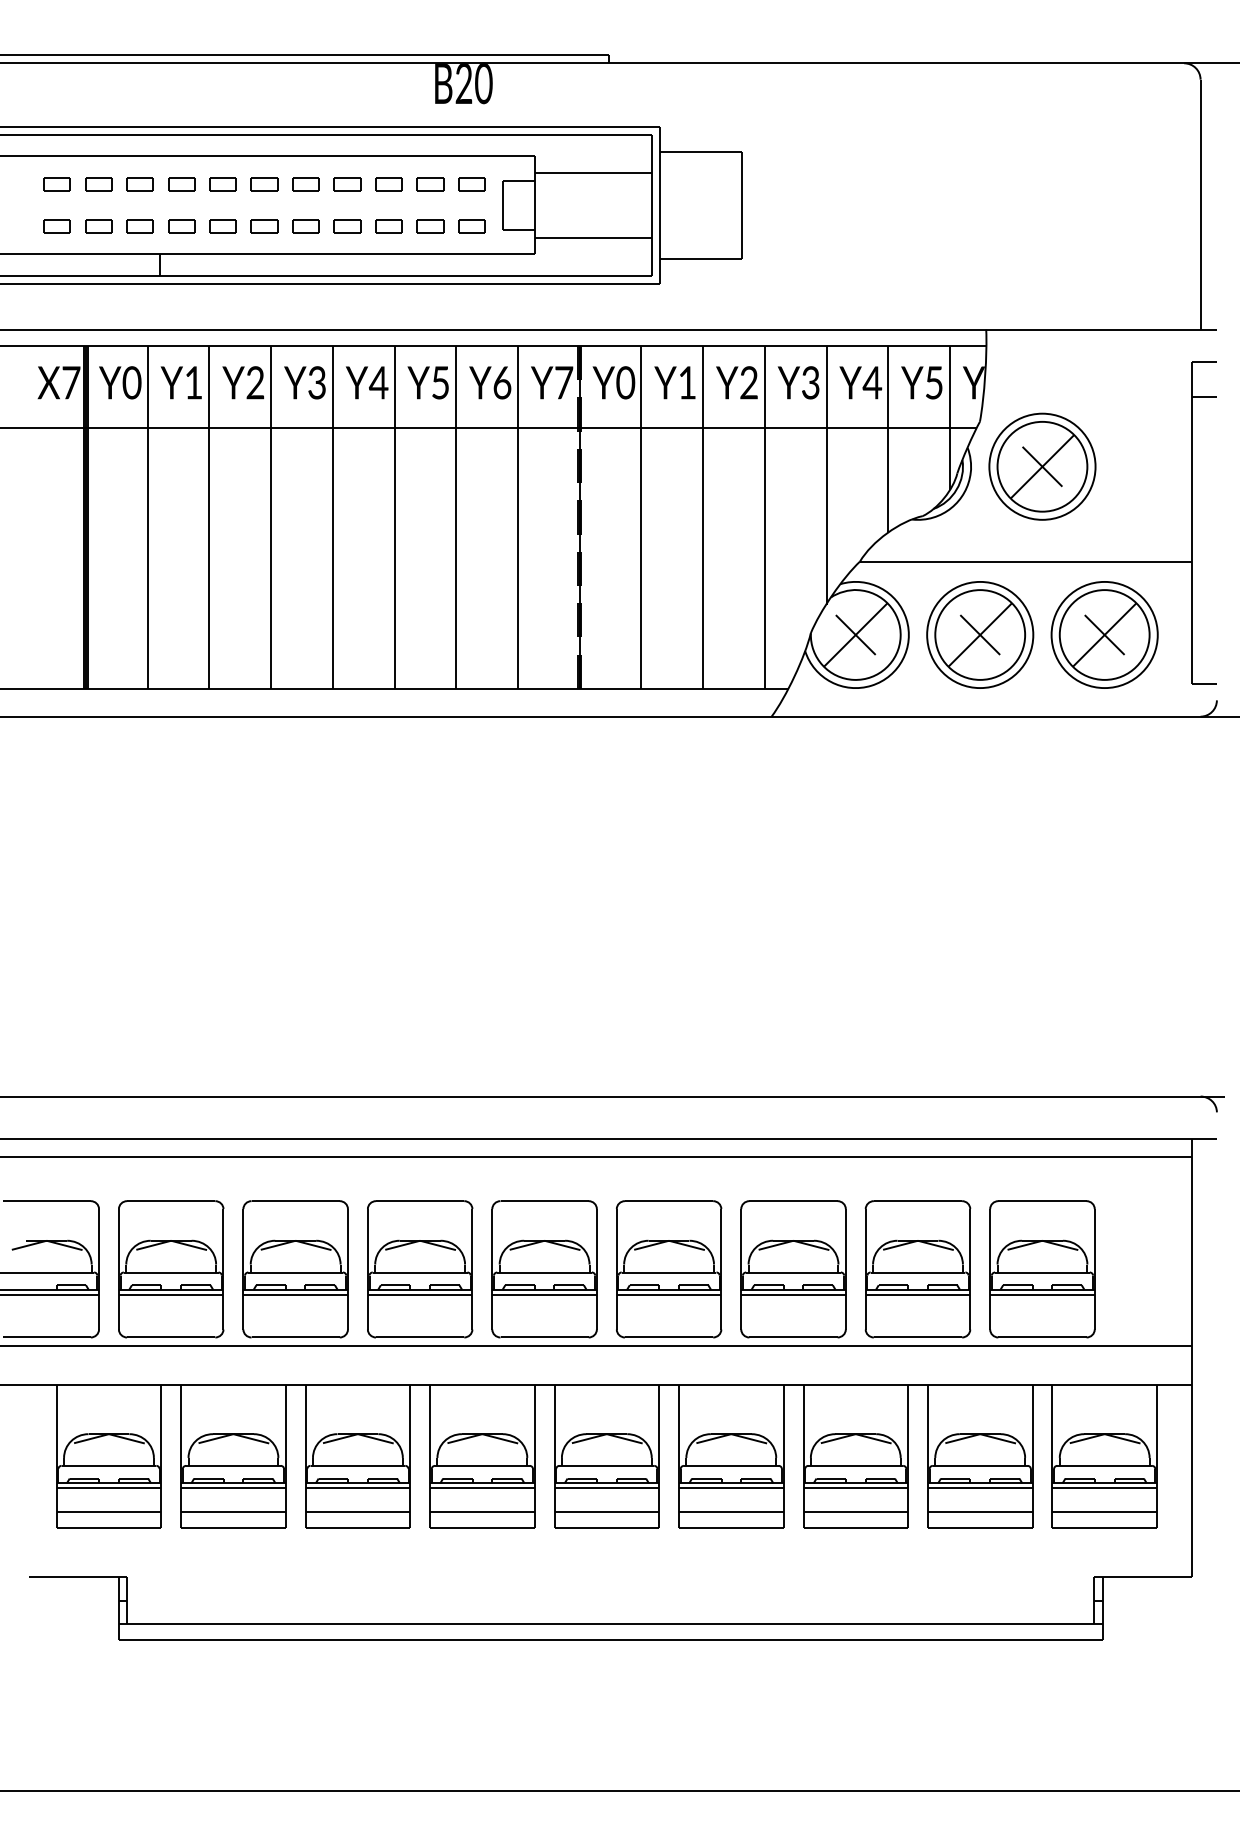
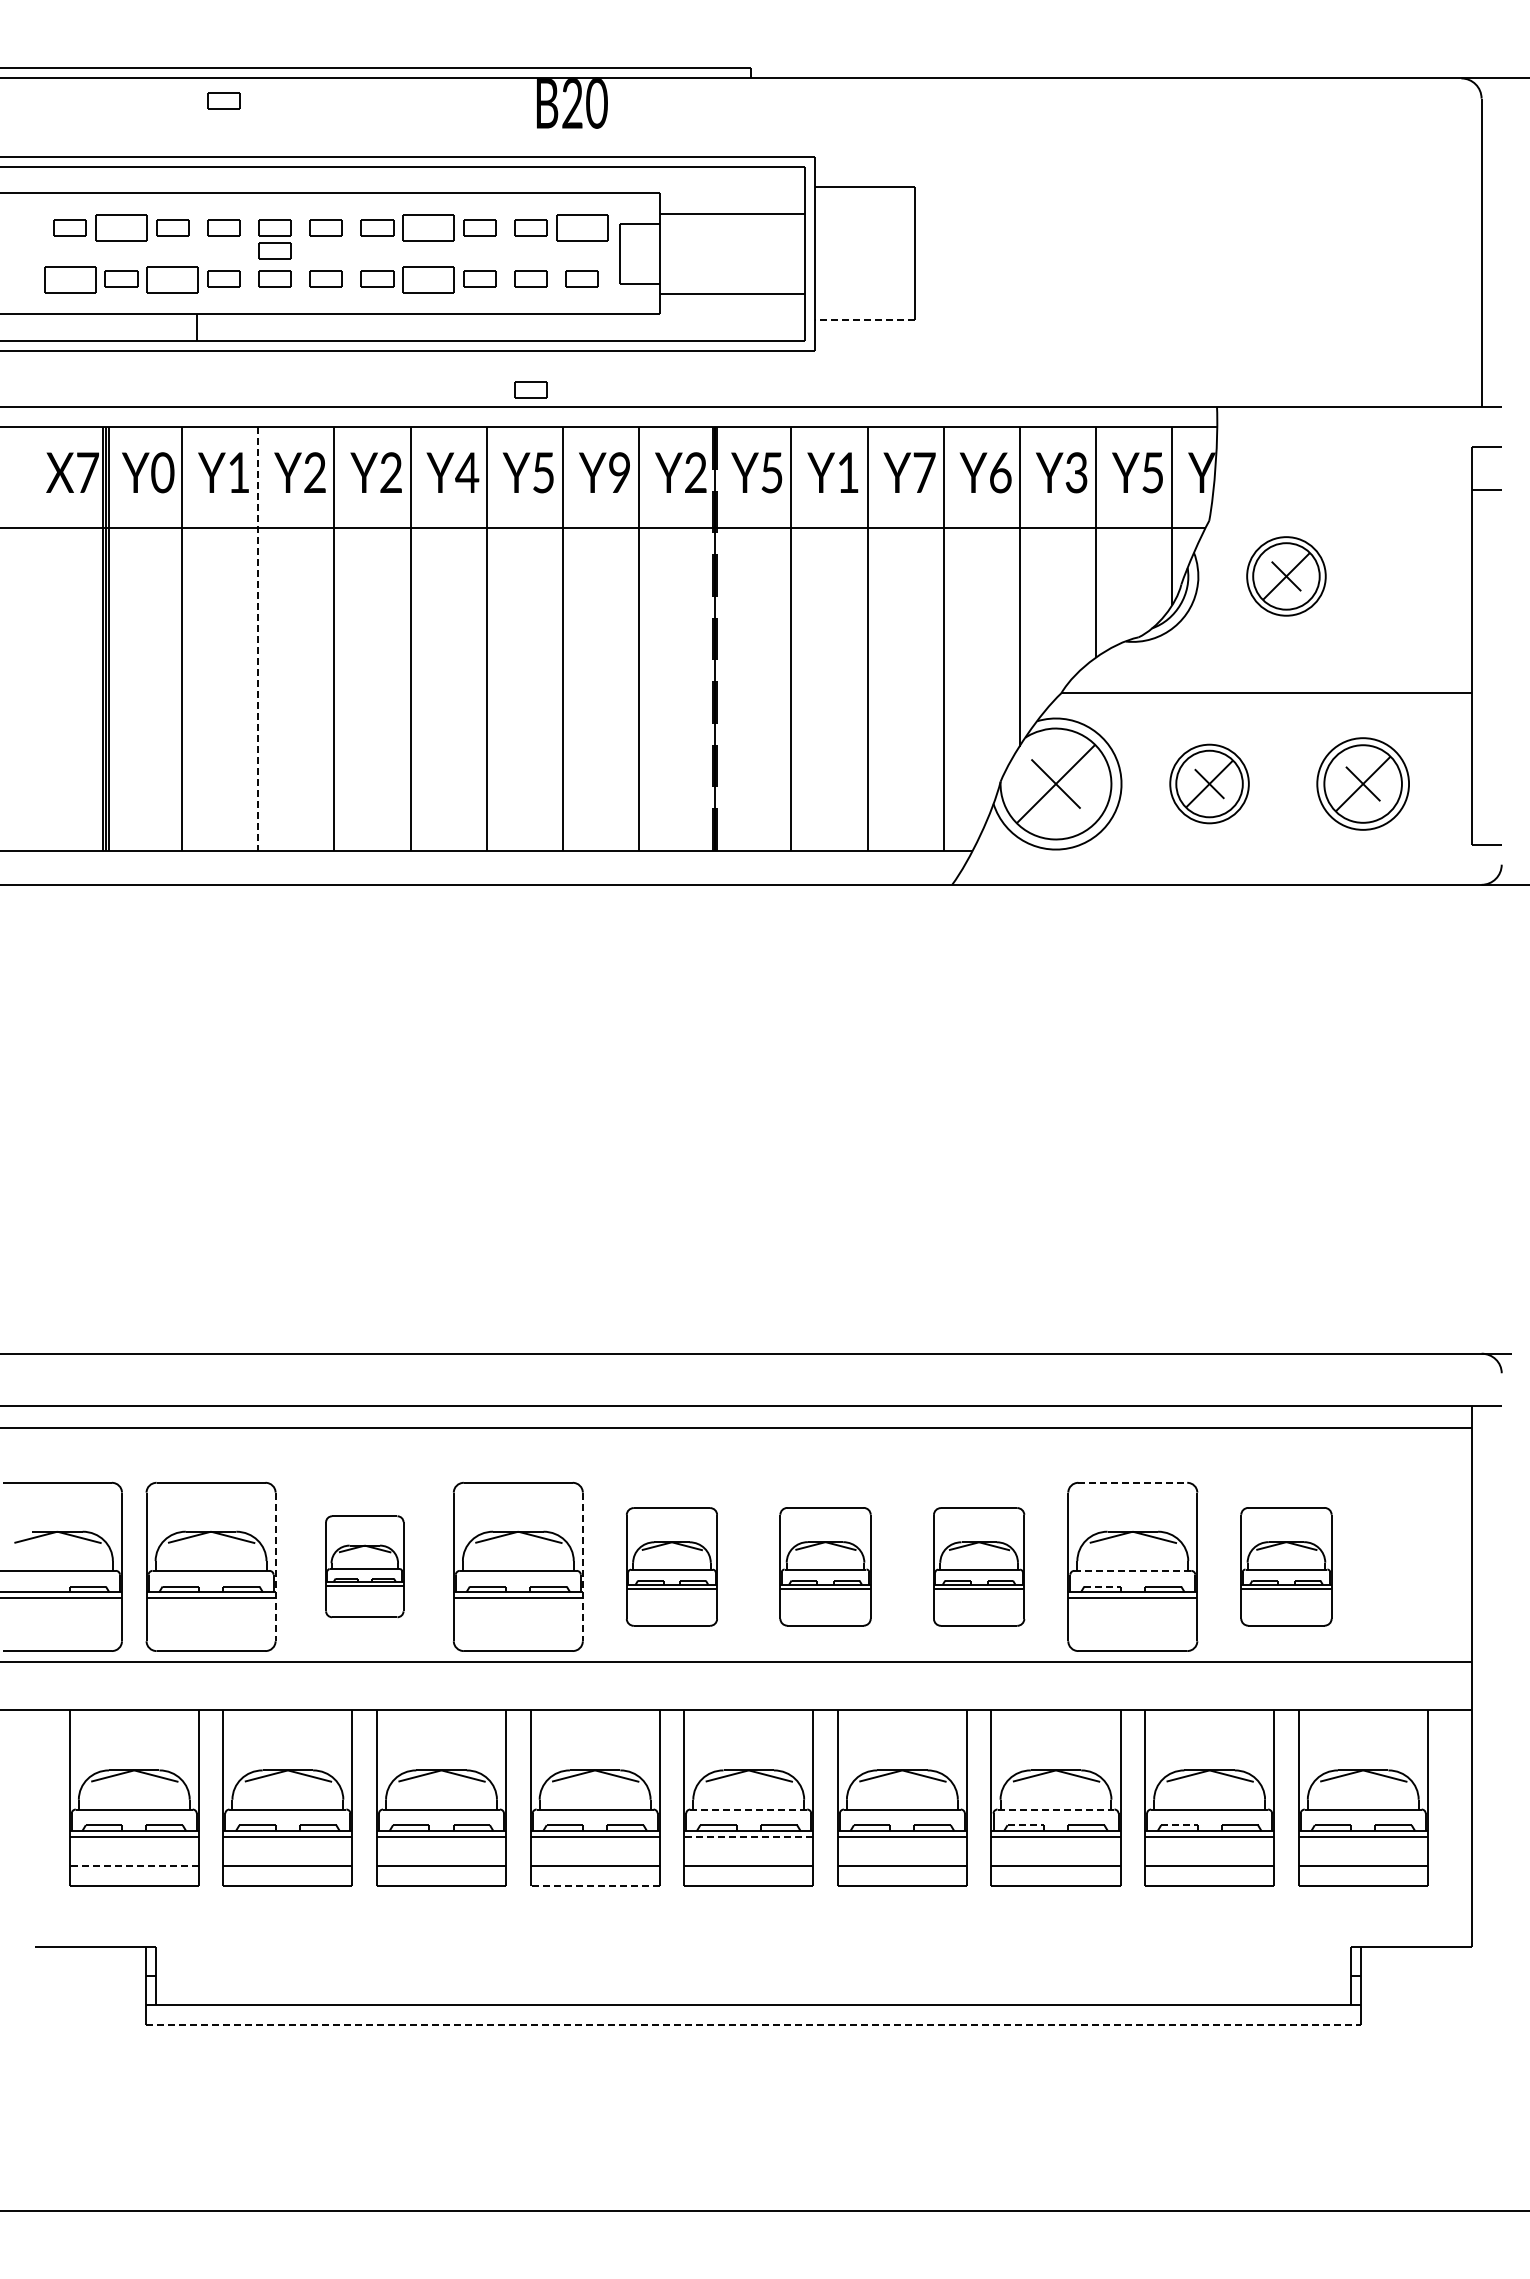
part: (181, 81) -> (223, 100), added
part: (98, 184) -> (121, 227), size x1.6
part: (347, 184) -> (428, 227), size x1.6
part: (471, 184) -> (581, 227), size x1.6
part: (222, 202) -> (274, 250), added
part: (56, 225) -> (69, 278), size x1.6
part: (139, 225) -> (172, 278), size x1.6
part: (347, 225) -> (428, 278), size x1.6
line: (700, 259) -> (864, 320), solid -> dashed
part: (430, 315) -> (530, 389), added
text: (502, 382) -> (619, 472), Y6 -> Y9
text: (564, 382) -> (696, 472), Y7 -> Y2
text: (625, 382) -> (771, 472), Y0 -> Y5
text: (749, 382) -> (924, 472), Y2 -> Y7
text: (810, 382) -> (1000, 472), Y3 -> Y6
text: (872, 382) -> (1076, 472), Y4 -> Y3
text: (316, 383) -> (390, 473), Y3 -> Y2
part: (1042, 466) -> (1286, 576), size x0.6
line: (209, 517) -> (258, 638), solid -> dashed
part: (980, 634) -> (1209, 783), size x0.6
part: (1104, 634) -> (1362, 783), size x0.7
line: (918, 1200) -> (1133, 1482), solid -> dashed
part: (295, 1268) -> (364, 1566), size x0.6
part: (544, 1268) -> (671, 1566), size x0.7
part: (669, 1268) -> (825, 1566), size x0.7
part: (792, 1268) -> (978, 1566), size x0.7
part: (1042, 1268) -> (1286, 1566), size x0.7
line: (223, 1269) -> (275, 1567), solid -> dashed
line: (472, 1269) -> (582, 1567), solid -> dashed
line: (918, 1272) -> (1133, 1570), solid -> dashed
line: (894, 1285) -> (1103, 1586), solid -> dashed
line: (607, 1465) -> (749, 1809), solid -> dashed
line: (856, 1465) -> (1056, 1809), solid -> dashed
line: (831, 1478) -> (1026, 1825), solid -> dashed
line: (955, 1478) -> (1179, 1825), solid -> dashed
line: (606, 1487) -> (748, 1836), solid -> dashed
line: (109, 1512) -> (134, 1866), solid -> dashed
line: (482, 1527) -> (595, 1885), solid -> dashed
line: (610, 1640) -> (753, 2024), solid -> dashed

